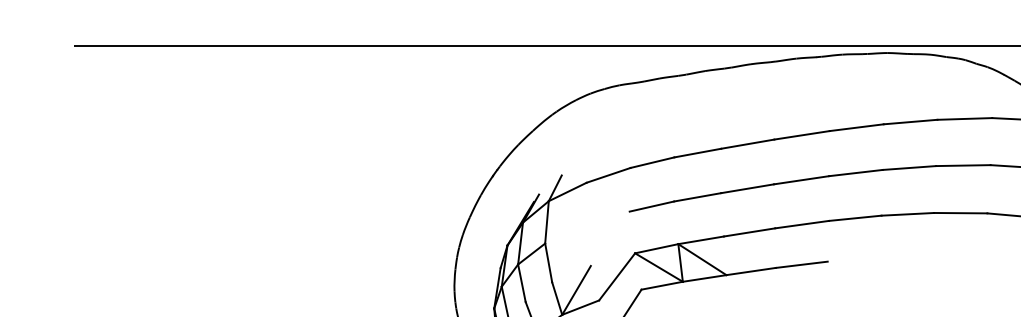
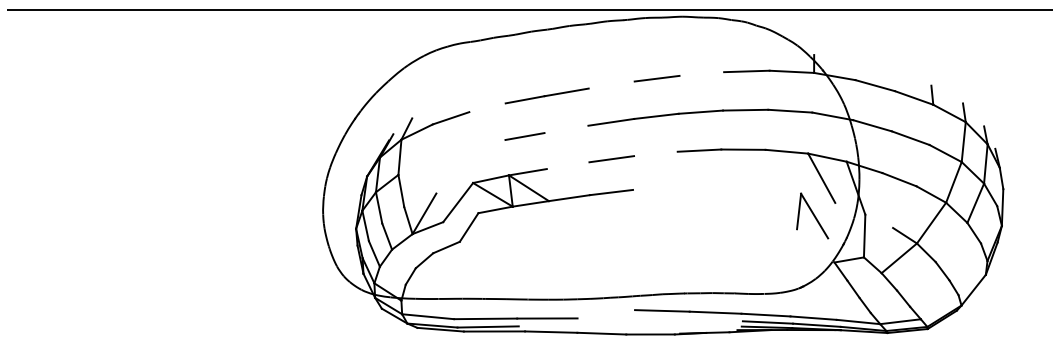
line: (910, 121) -> (701, 73), removed
line: (801, 134) -> (611, 84), removed
line: (652, 162) -> (487, 107), removed
line: (747, 188) -> (566, 129), removed
line: (651, 206) -> (486, 144), removed
line: (854, 217) -> (655, 153), removed
line: (748, 232) -> (567, 165), removed

